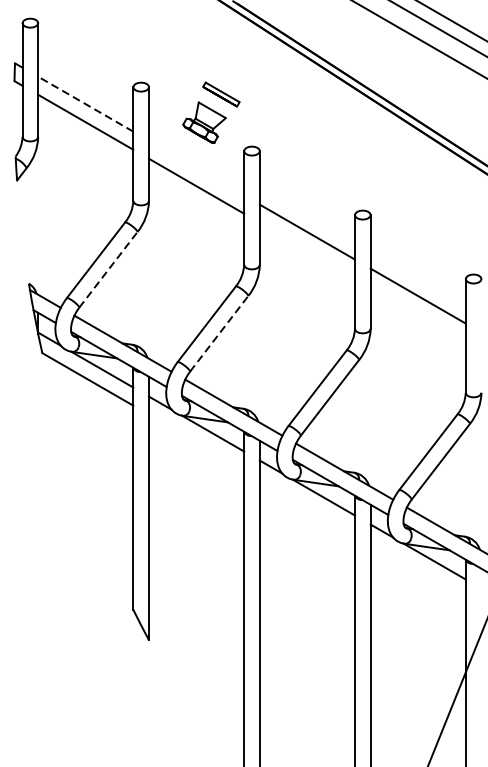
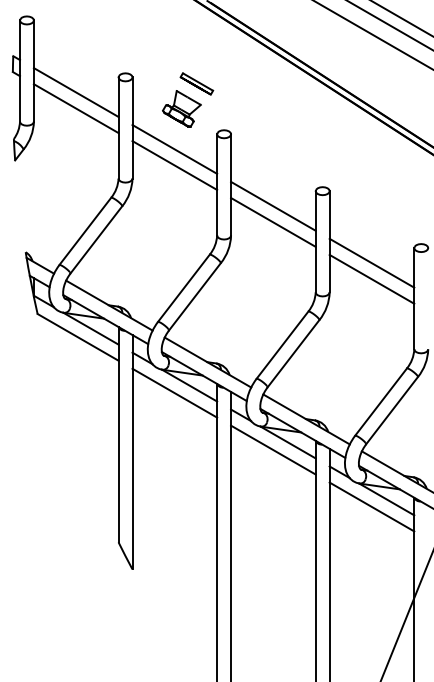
line: (86, 104) -> (76, 92), dashed -> solid
line: (196, 168) -> (174, 149), added
line: (307, 250) -> (273, 222), added
line: (108, 269) -> (96, 239), dashed -> solid
line: (417, 313) -> (371, 278), added
line: (219, 333) -> (195, 296), dashed -> solid
line: (196, 441) -> (174, 392), added
line: (307, 505) -> (273, 449), added
line: (417, 569) -> (371, 506), added

